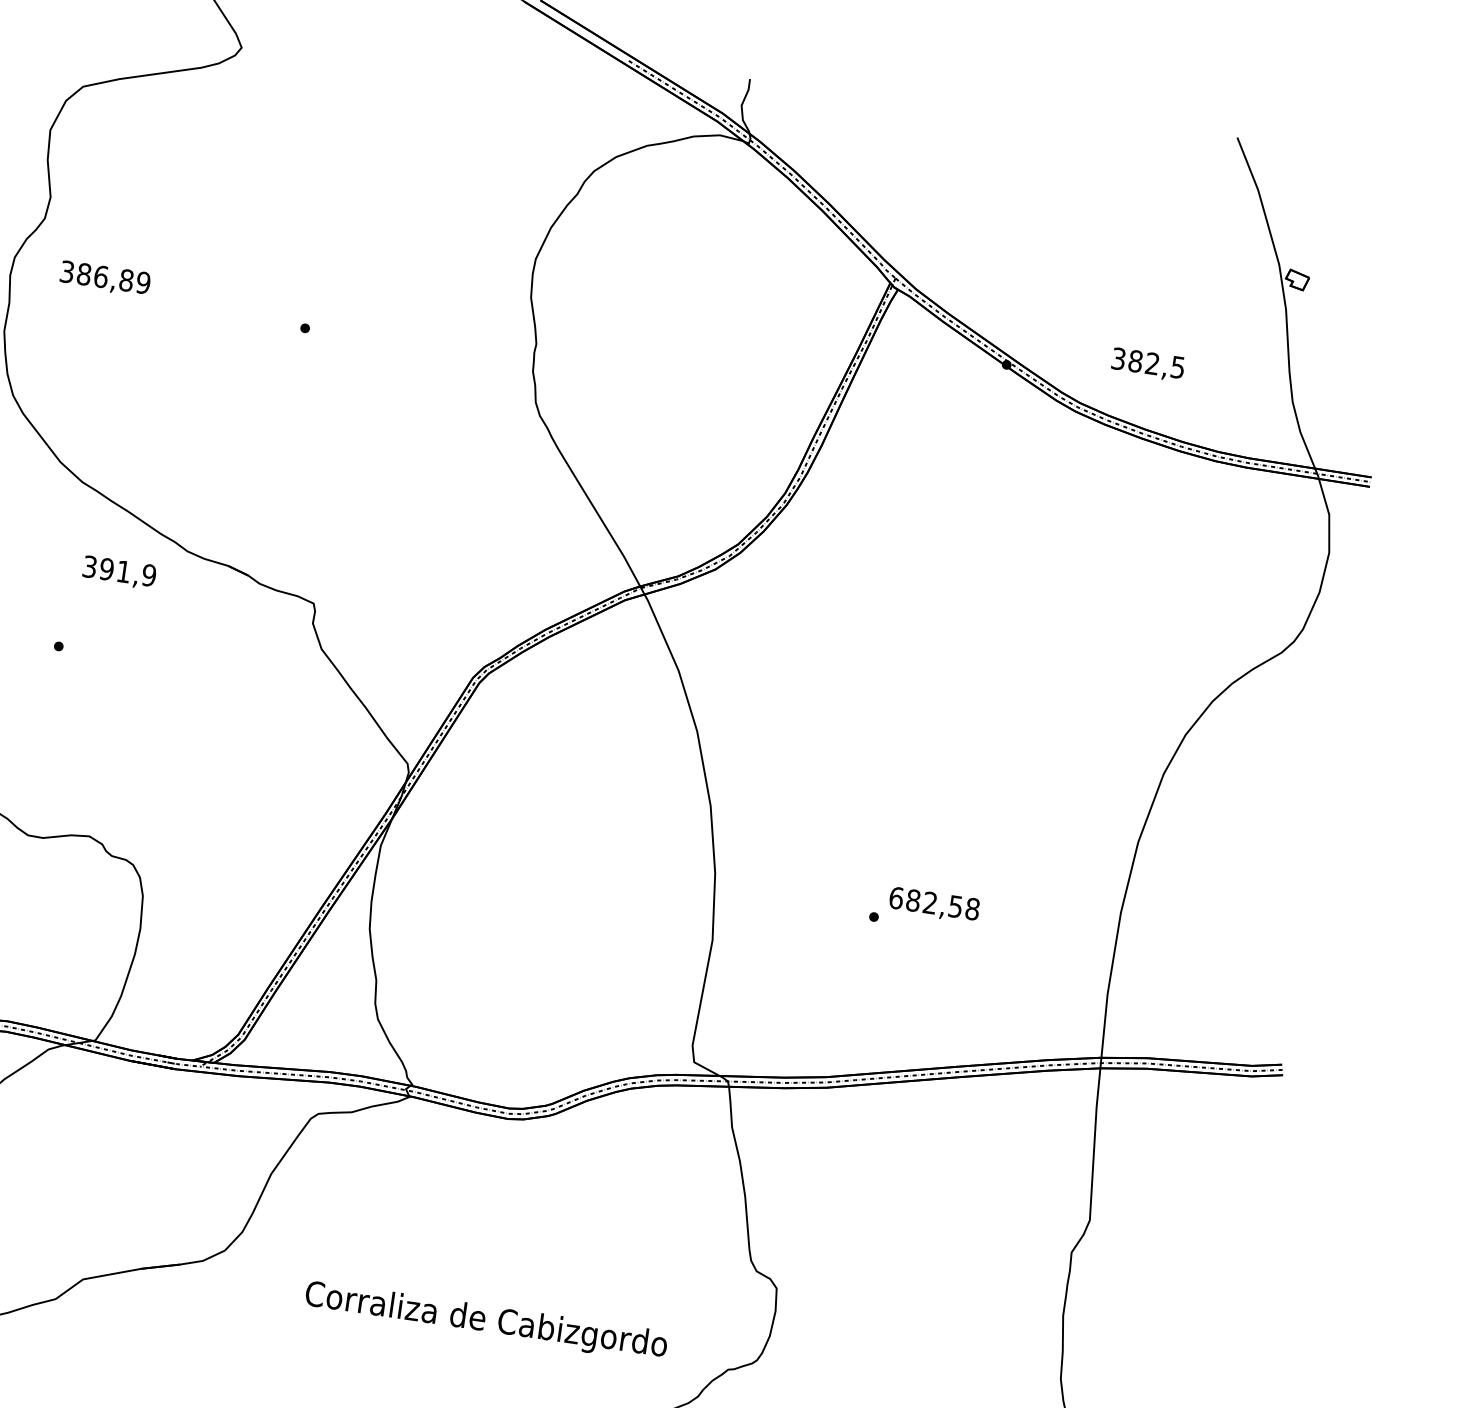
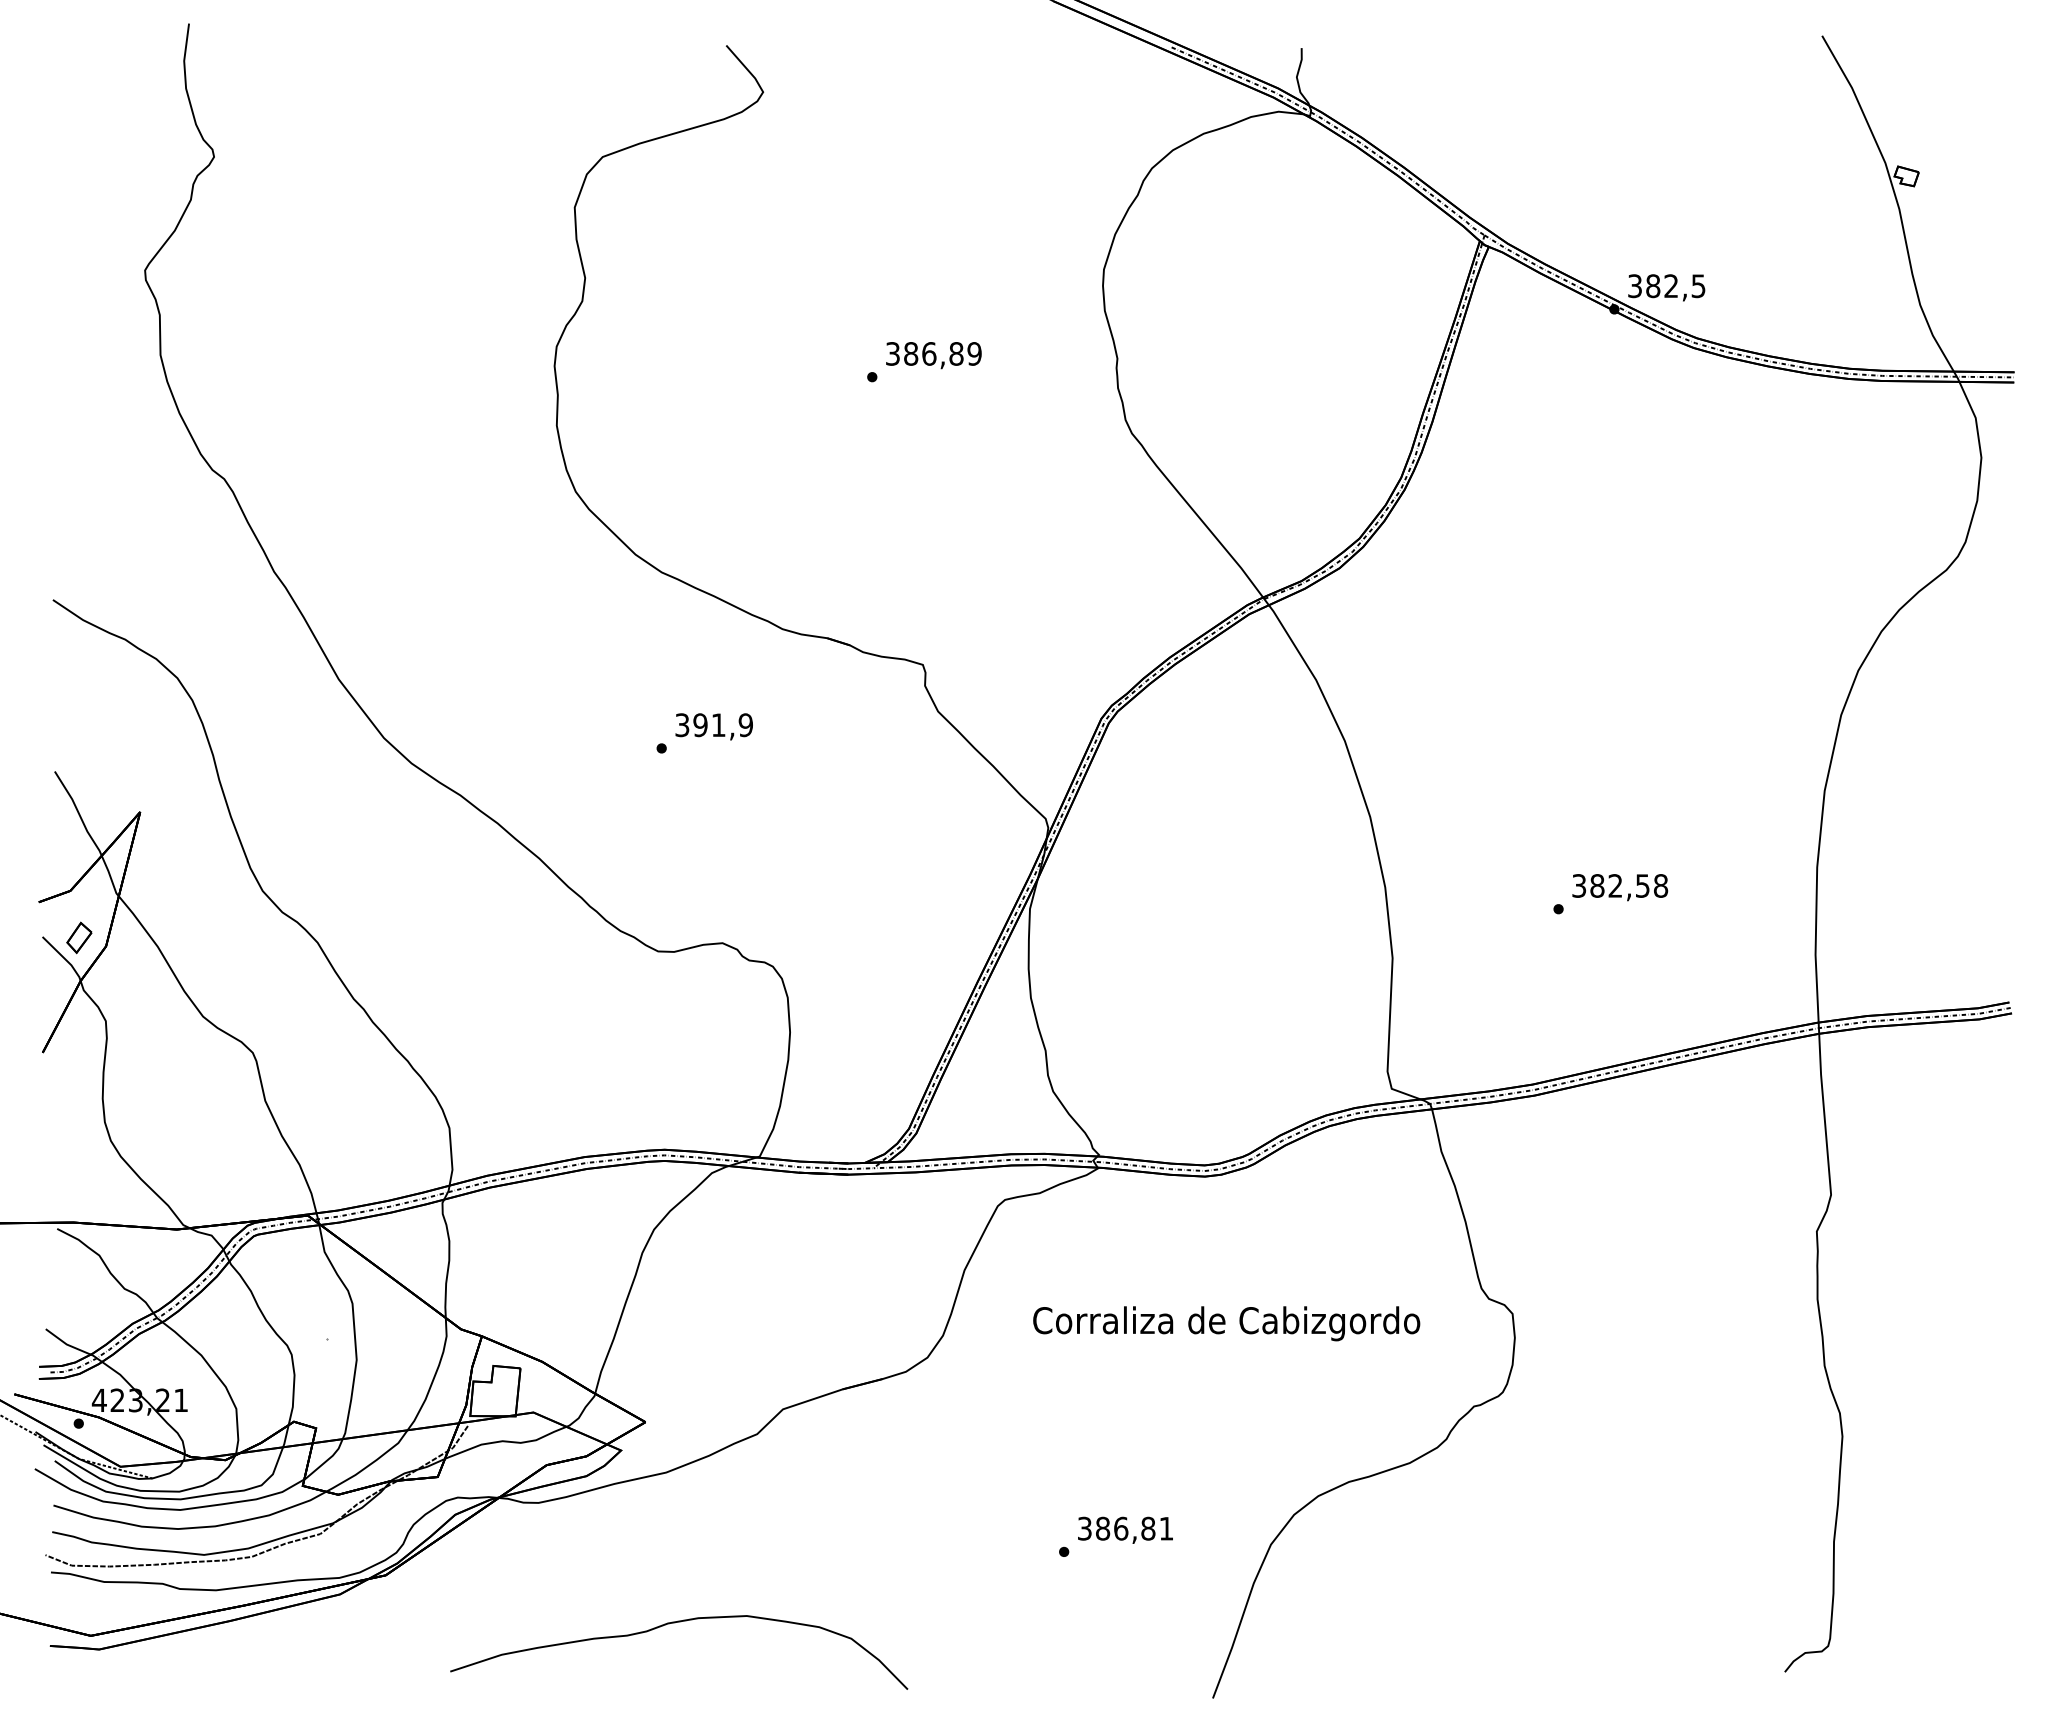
text: (104, 278) -> (933, 355), moved
text: (1147, 364) -> (1666, 287), moved
text: (118, 572) -> (713, 726), moved
text: (896, 897) -> (1579, 885), 682,58 -> 382,58
text: (486, 1321) -> (1226, 1323), moved

